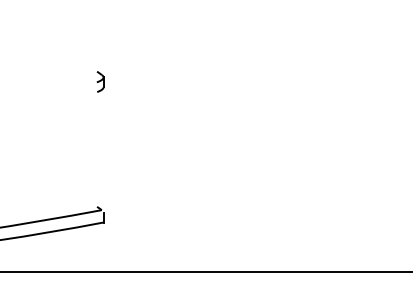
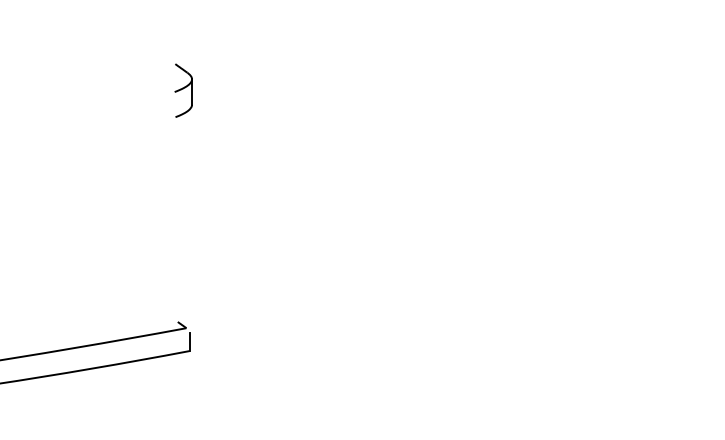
part: (100, 81) -> (184, 90), size x1.4

